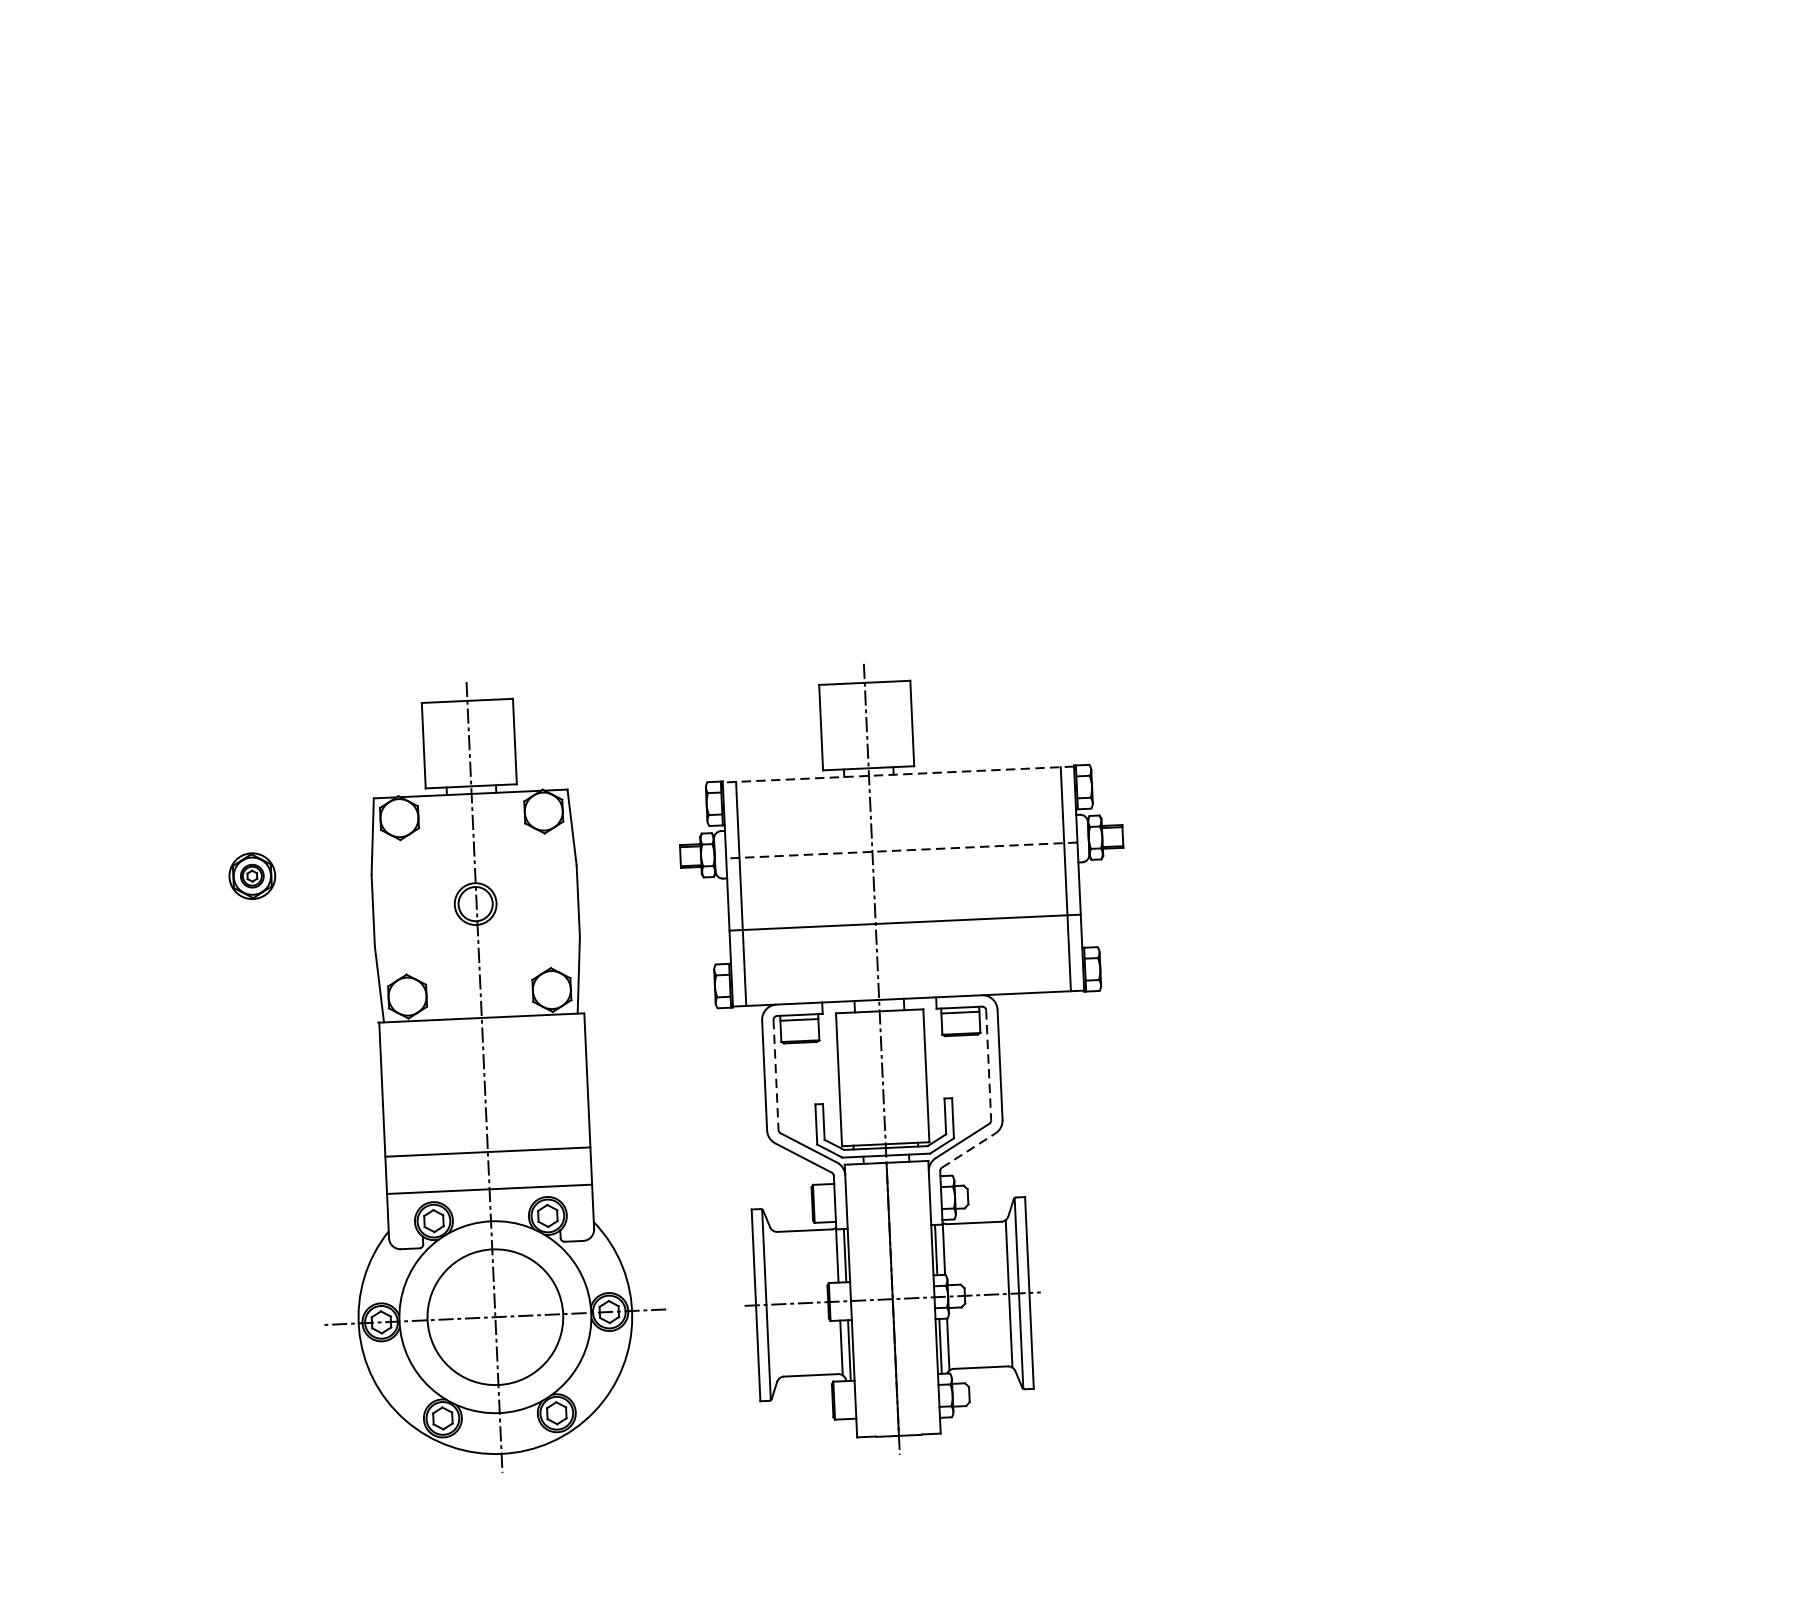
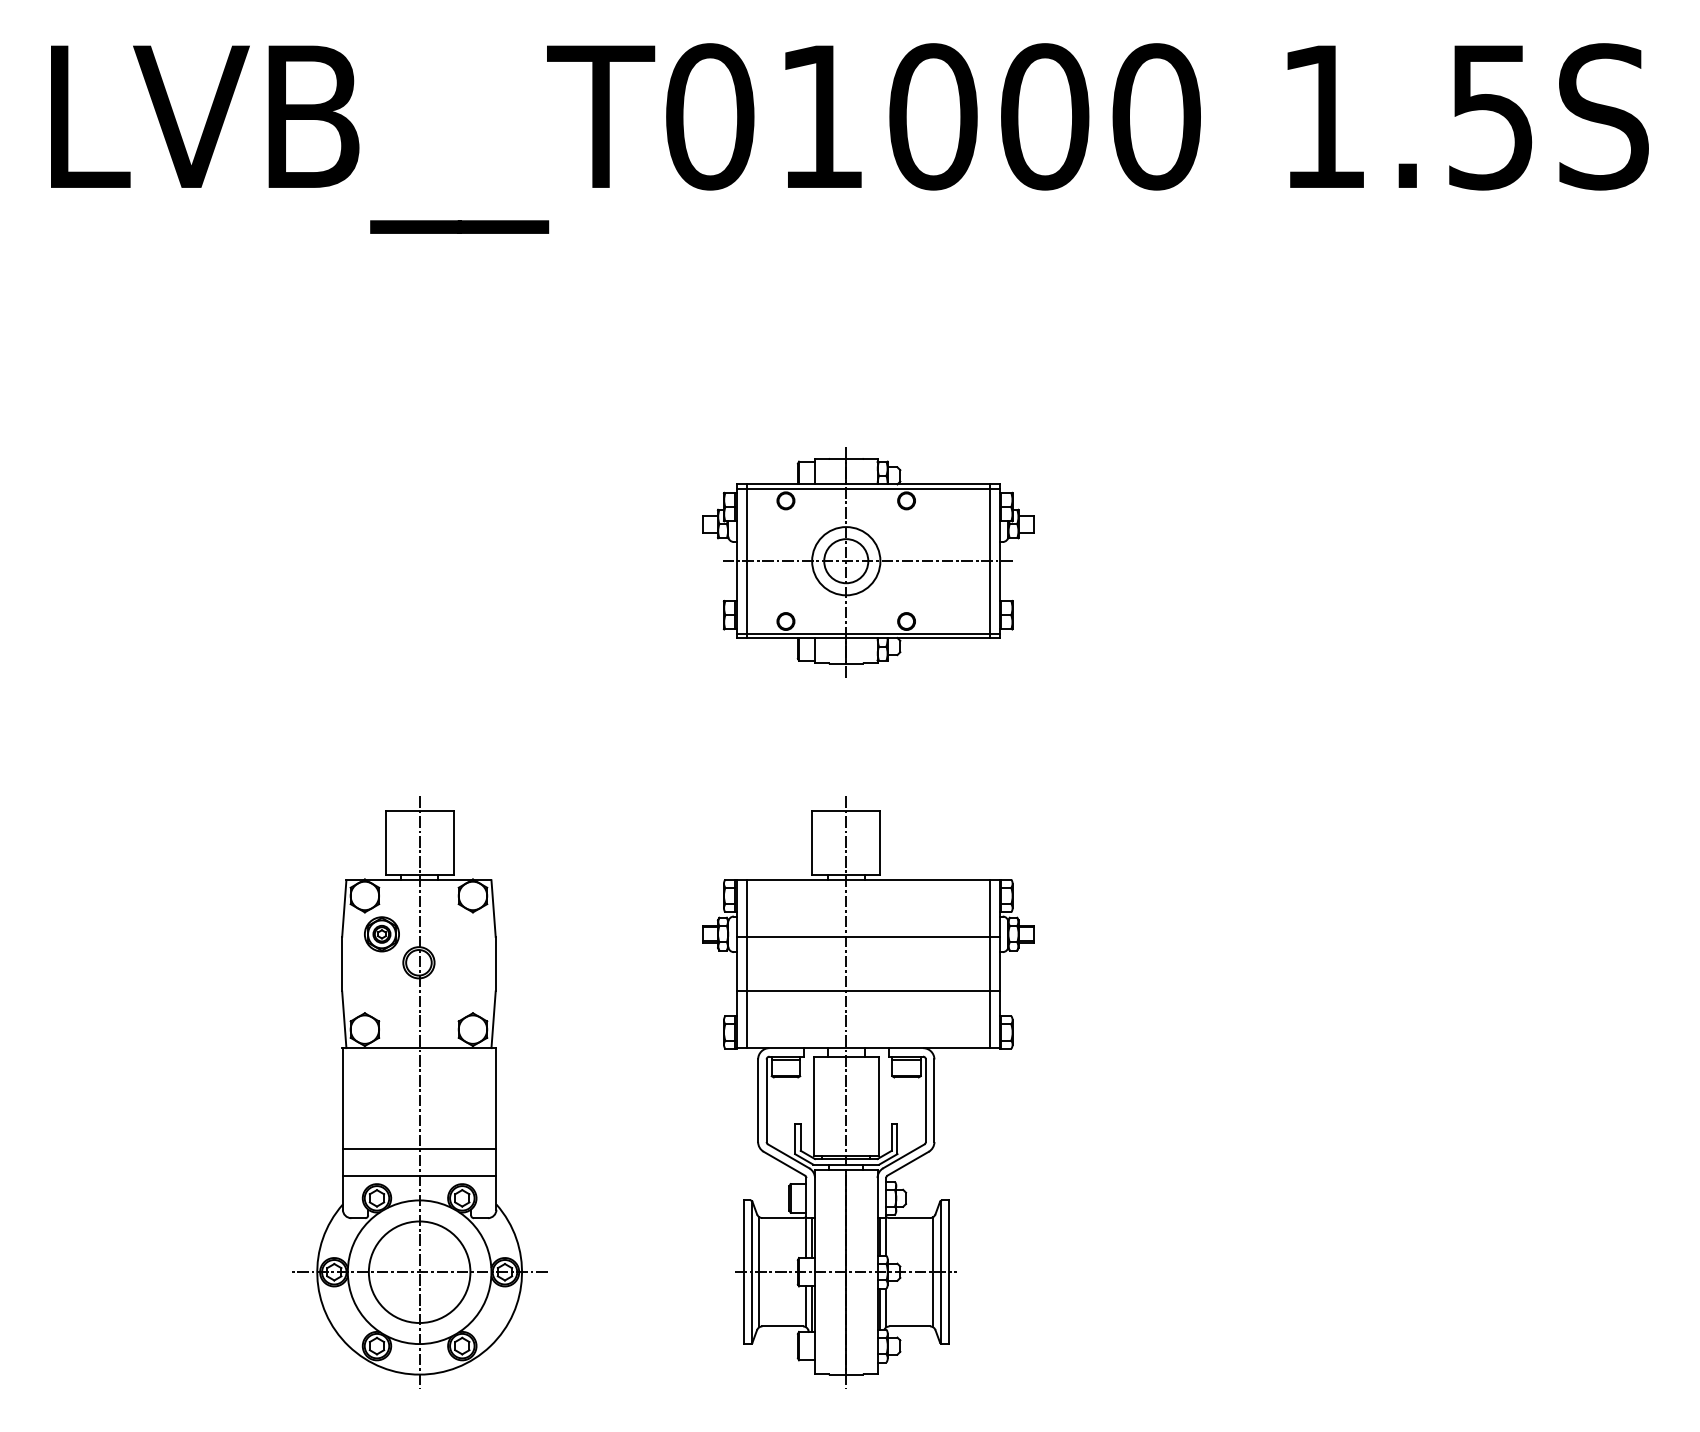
part: (879, 350) -> (868, 562), added
line: (898, 774) -> (868, 880), dashed -> solid
line: (902, 850) -> (868, 937), dashed -> solid
line: (988, 1066) -> (925, 1101), dashed -> solid
line: (775, 1076) -> (766, 1101), dashed -> solid
part: (484, 1077) -> (419, 1092), moved
line: (969, 1150) -> (908, 1163), dashed -> solid
line: (776, 1304) -> (759, 1272), added

